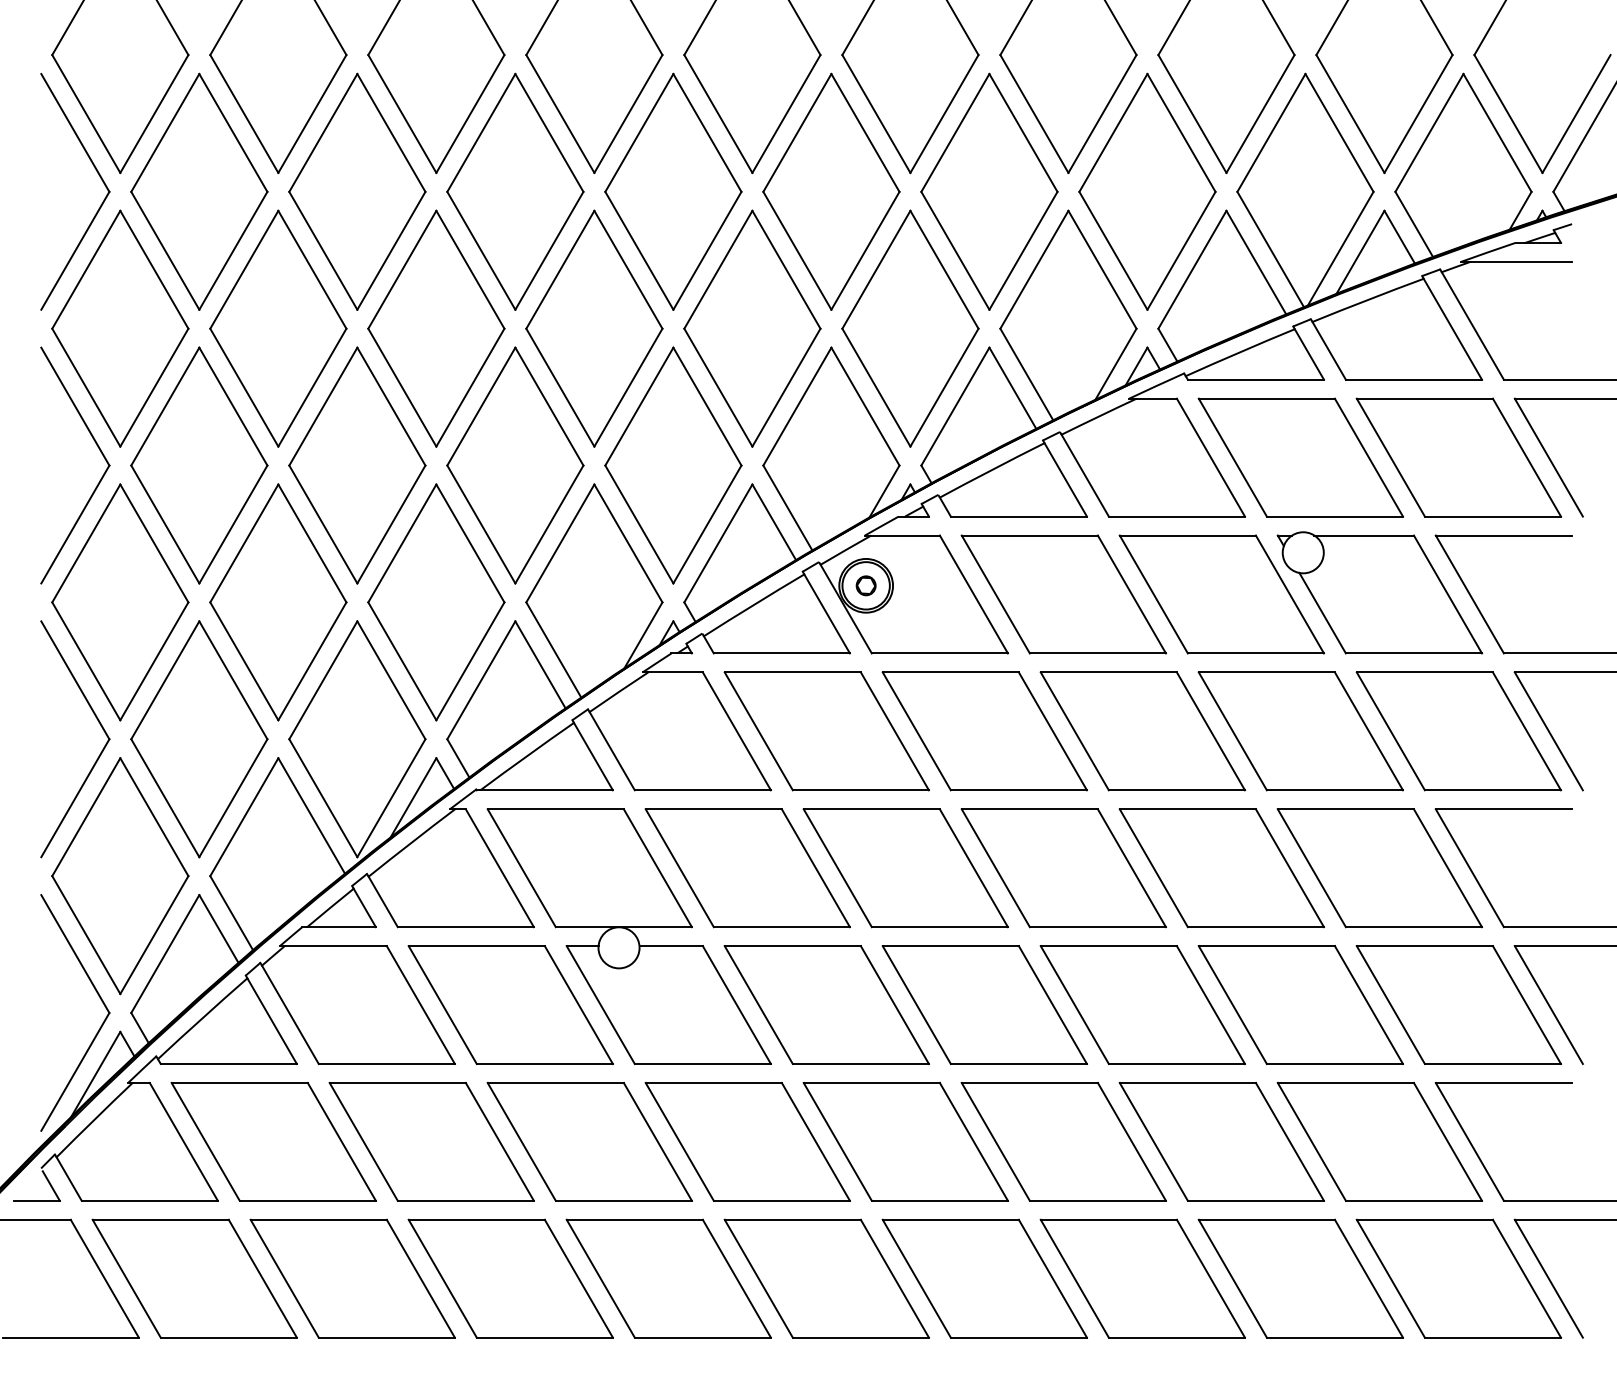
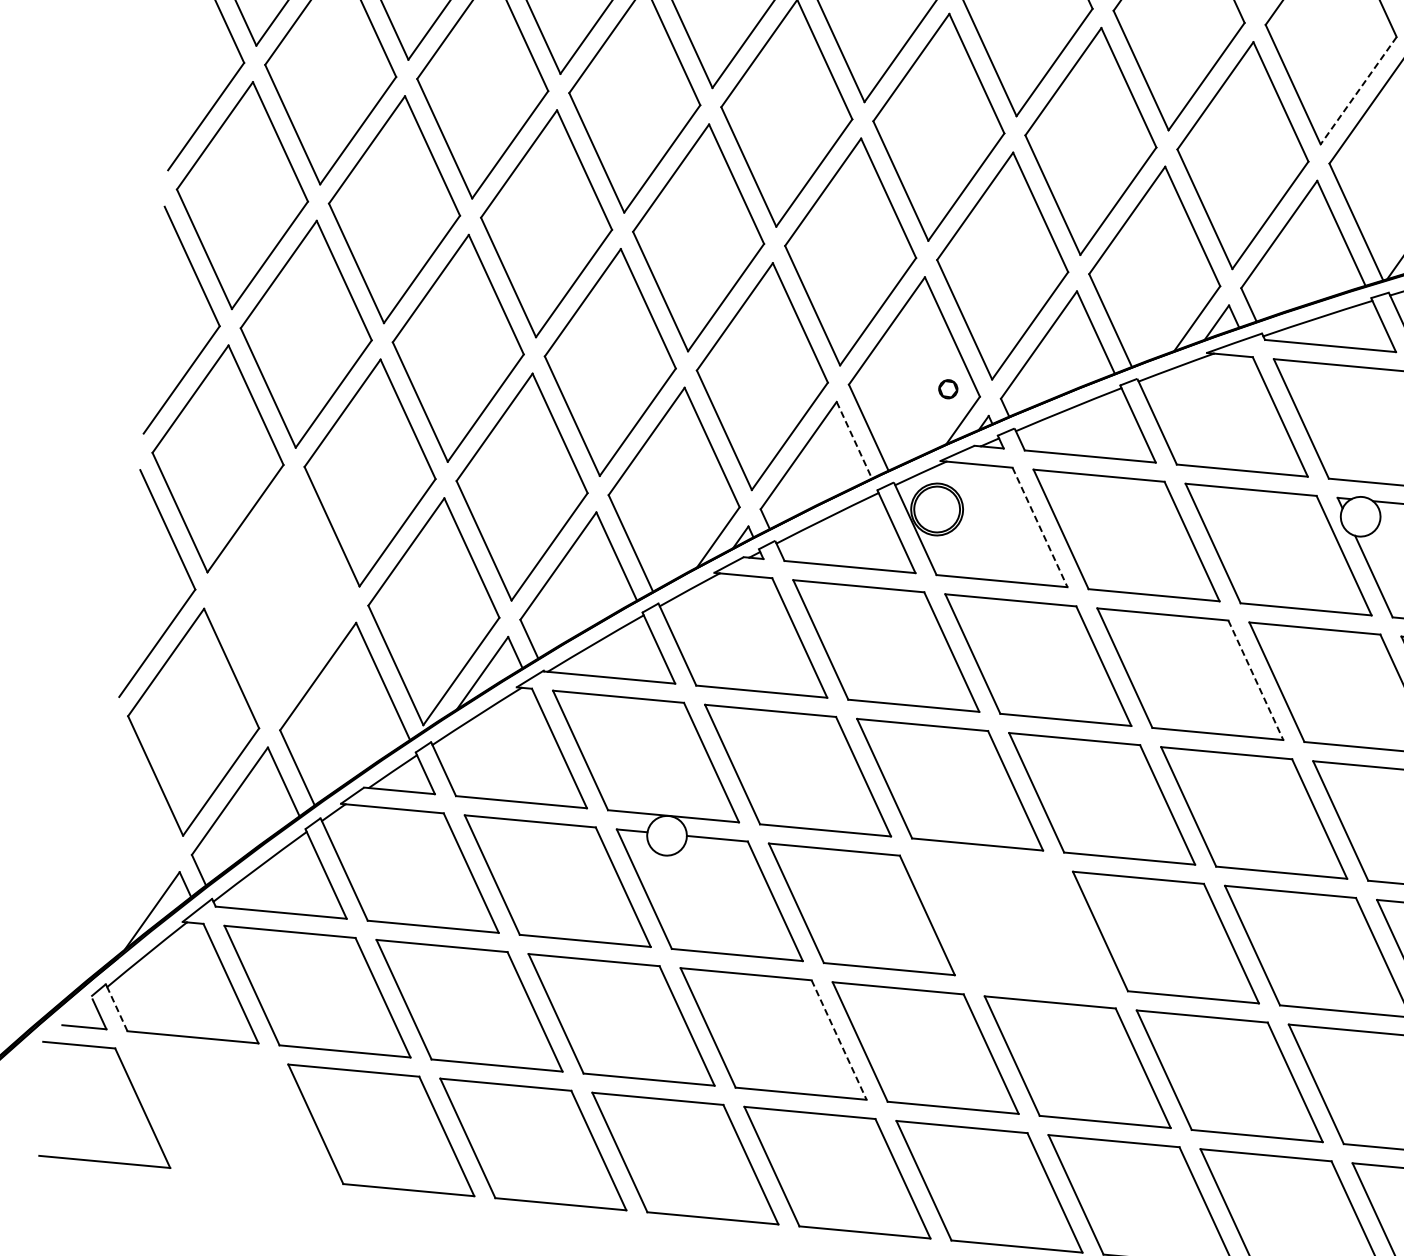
line: (1260, 114) -> (1358, 91), solid -> dashed
line: (774, 522) -> (854, 440), solid -> dashed
part: (865, 585) -> (947, 388), moved
line: (974, 594) -> (1040, 527), solid -> dashed
line: (1211, 731) -> (1256, 680), solid -> dashed
part: (199, 739) -> (281, 597), removed
part: (98, 996) -> (161, 836), removed
part: (984, 1004) -> (1013, 922), removed
line: (816, 1142) -> (839, 1040), solid -> dashed
line: (68, 1178) -> (116, 1008), solid -> dashed
part: (194, 1278) -> (229, 1116), removed

